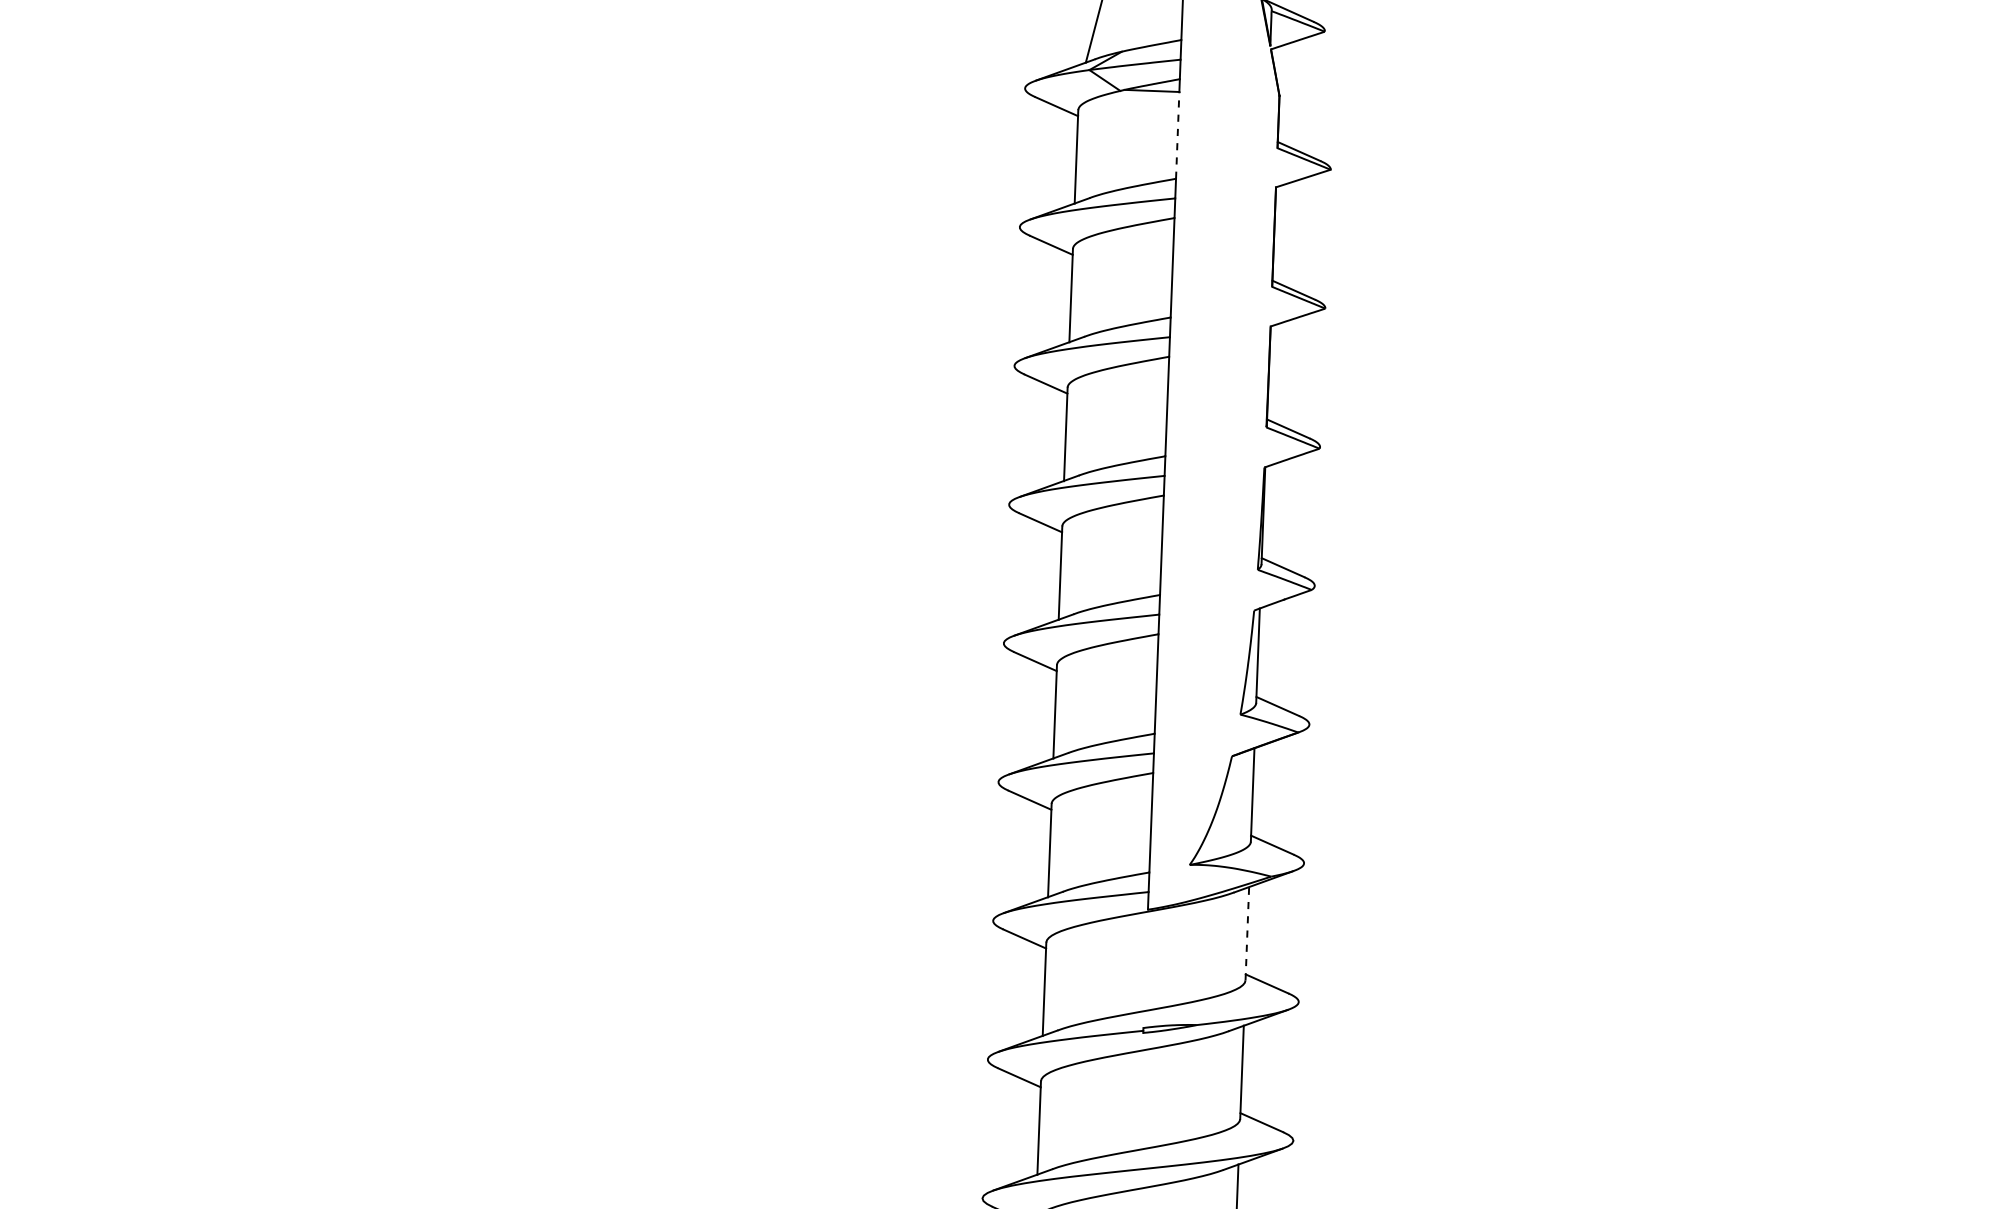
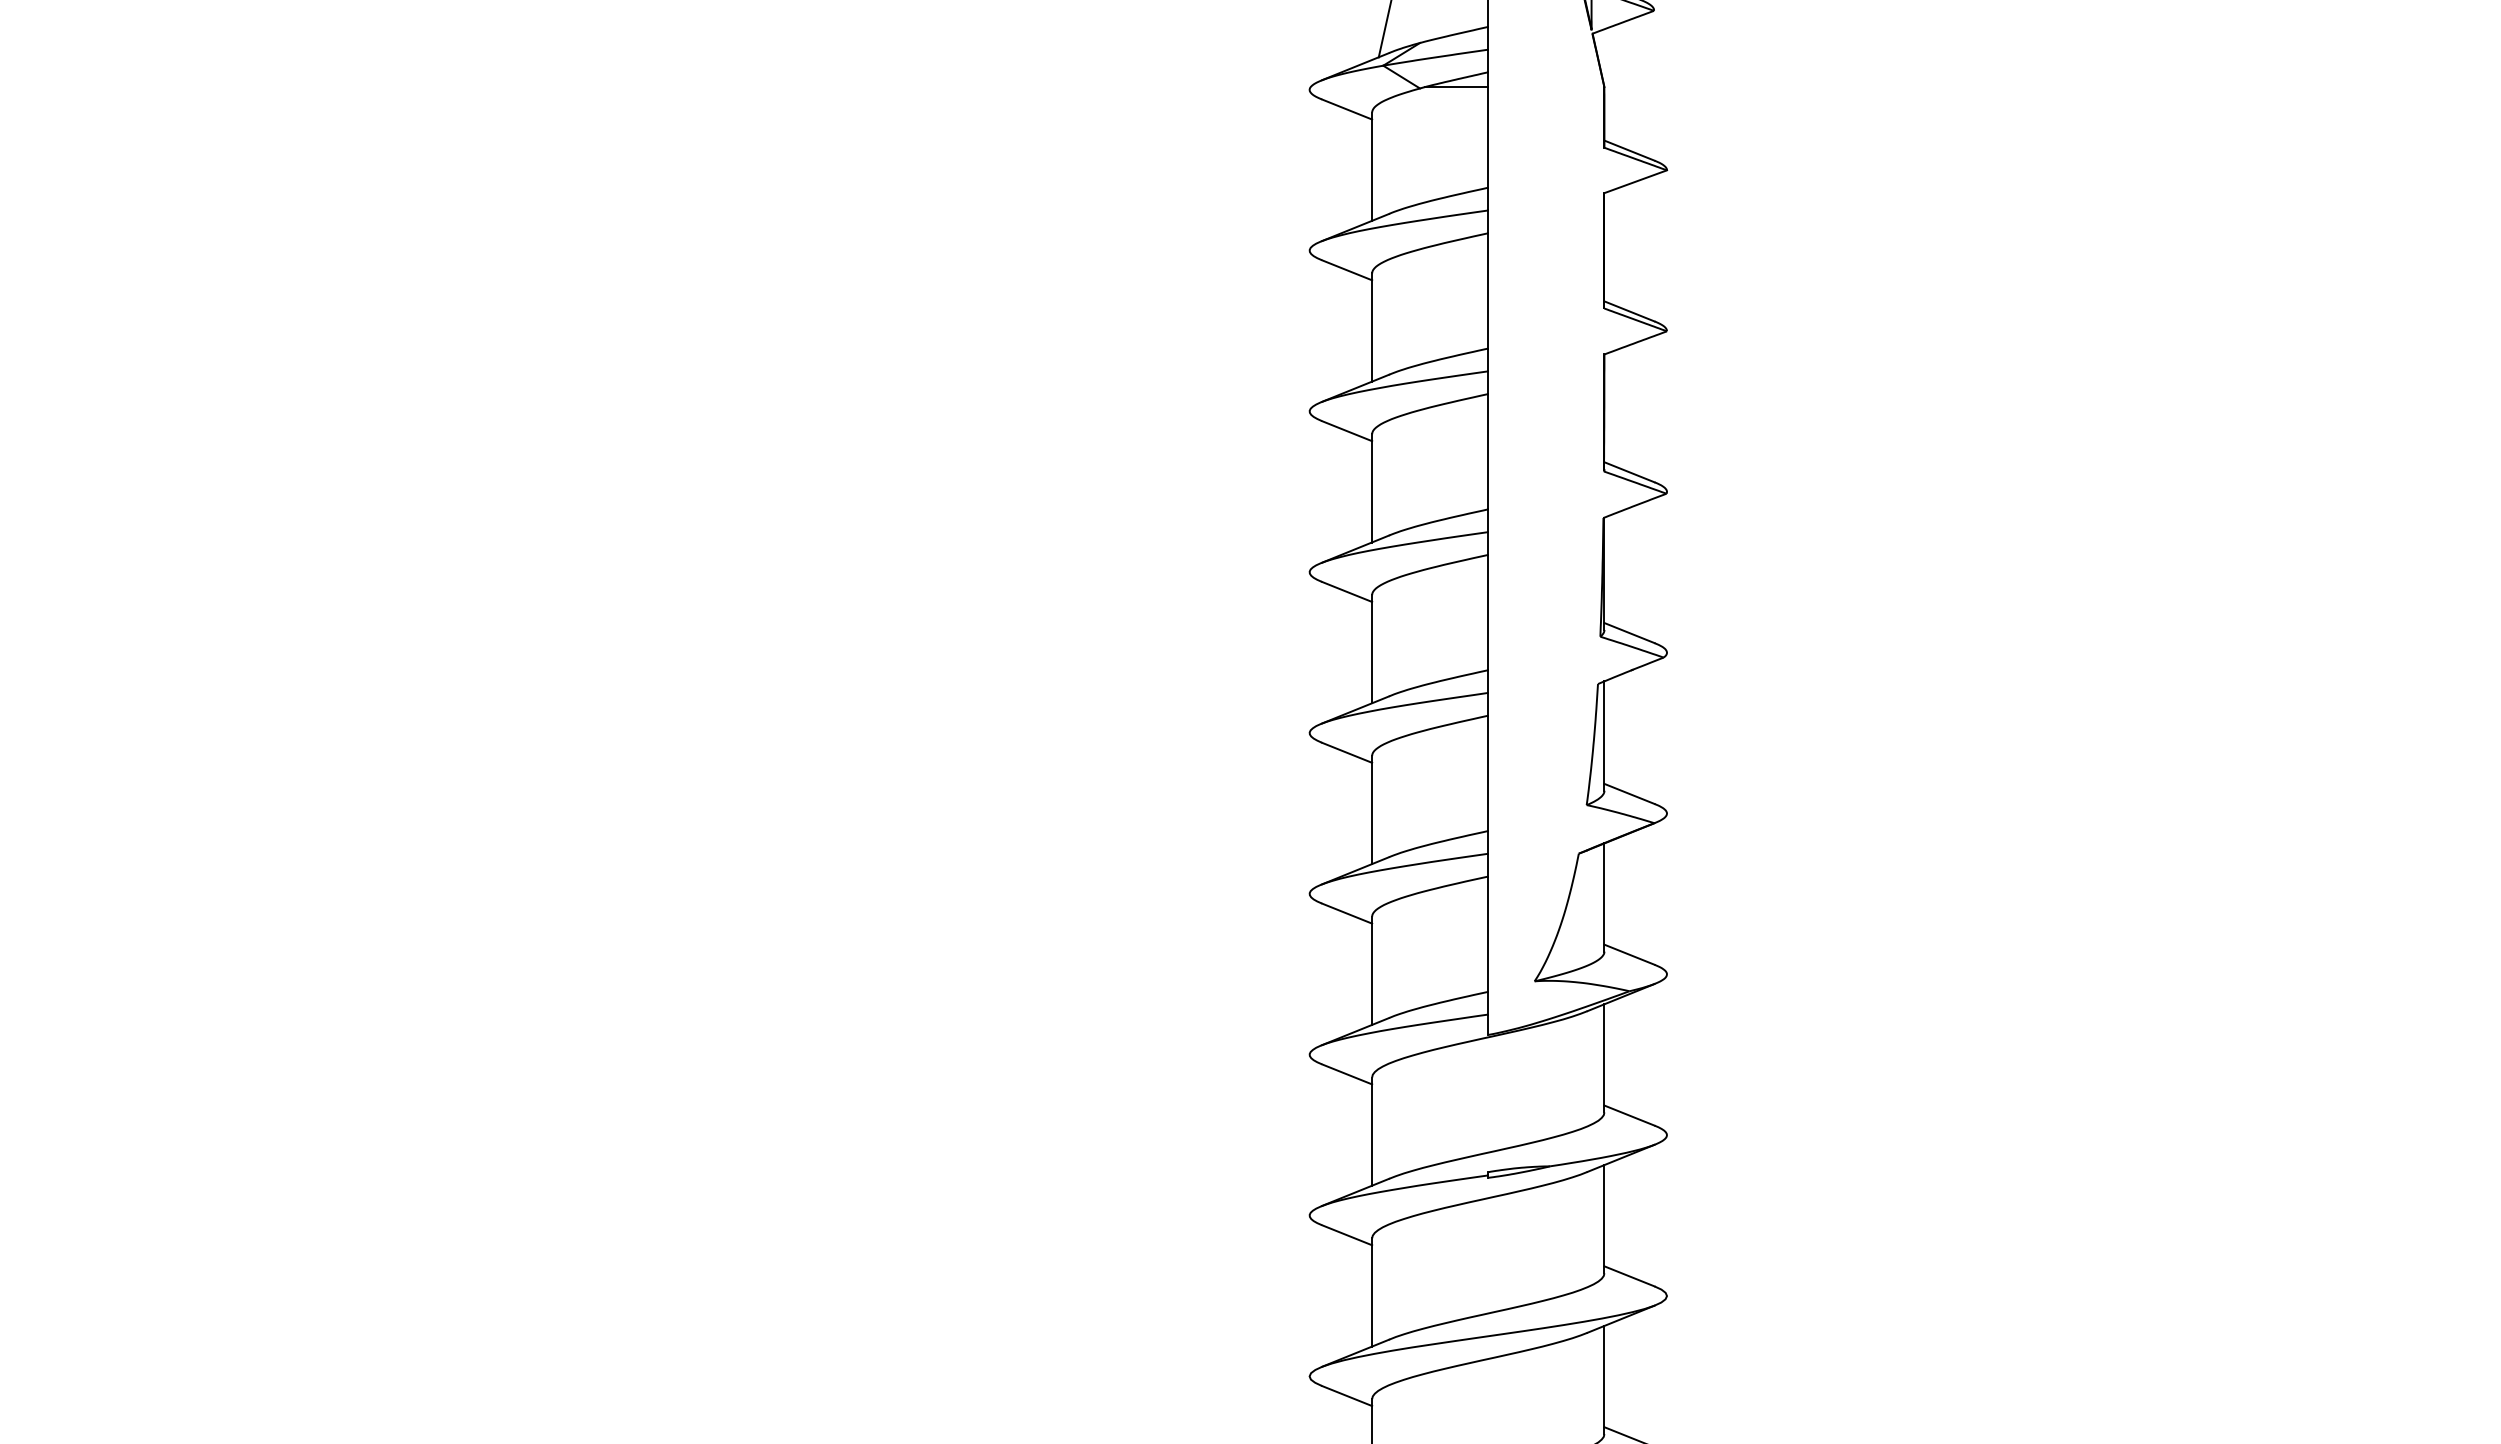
line: (1177, 134) -> (1488, 136), dashed -> solid
line: (1247, 932) -> (1604, 1057), dashed -> solid

